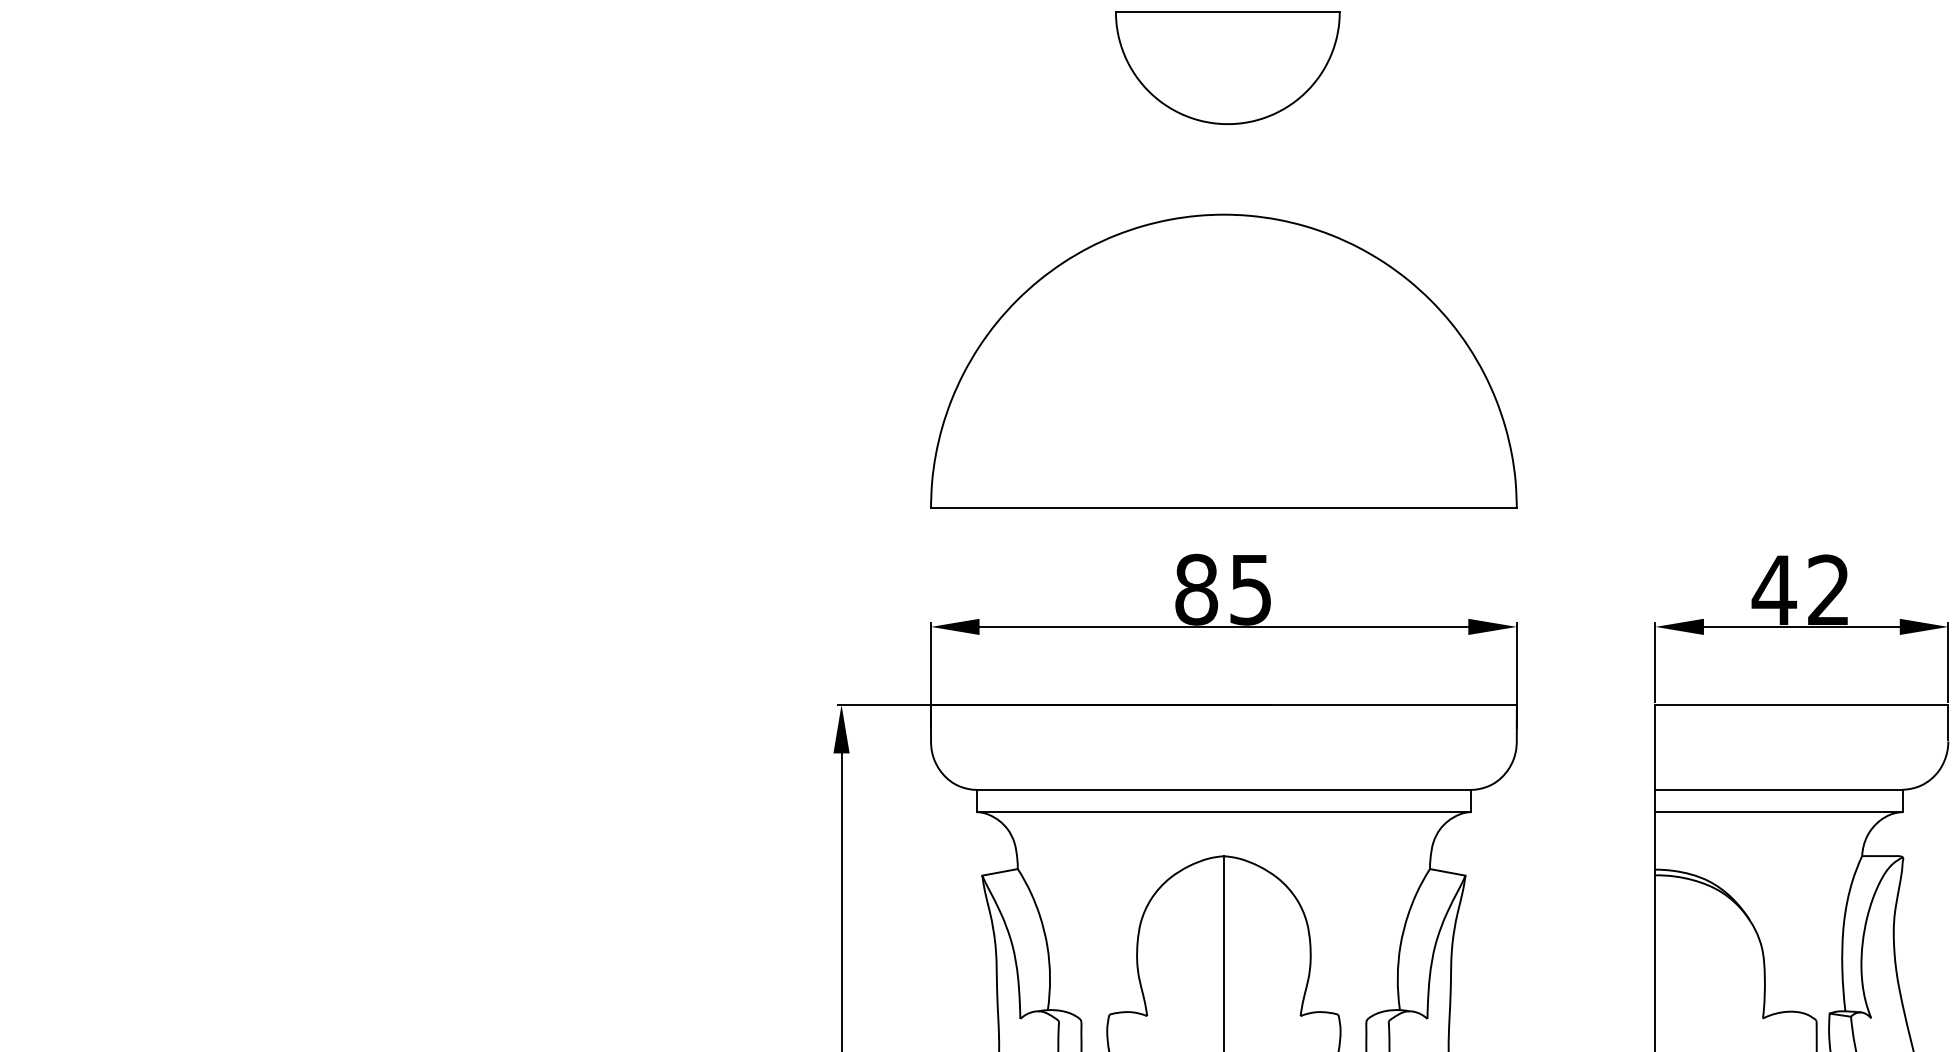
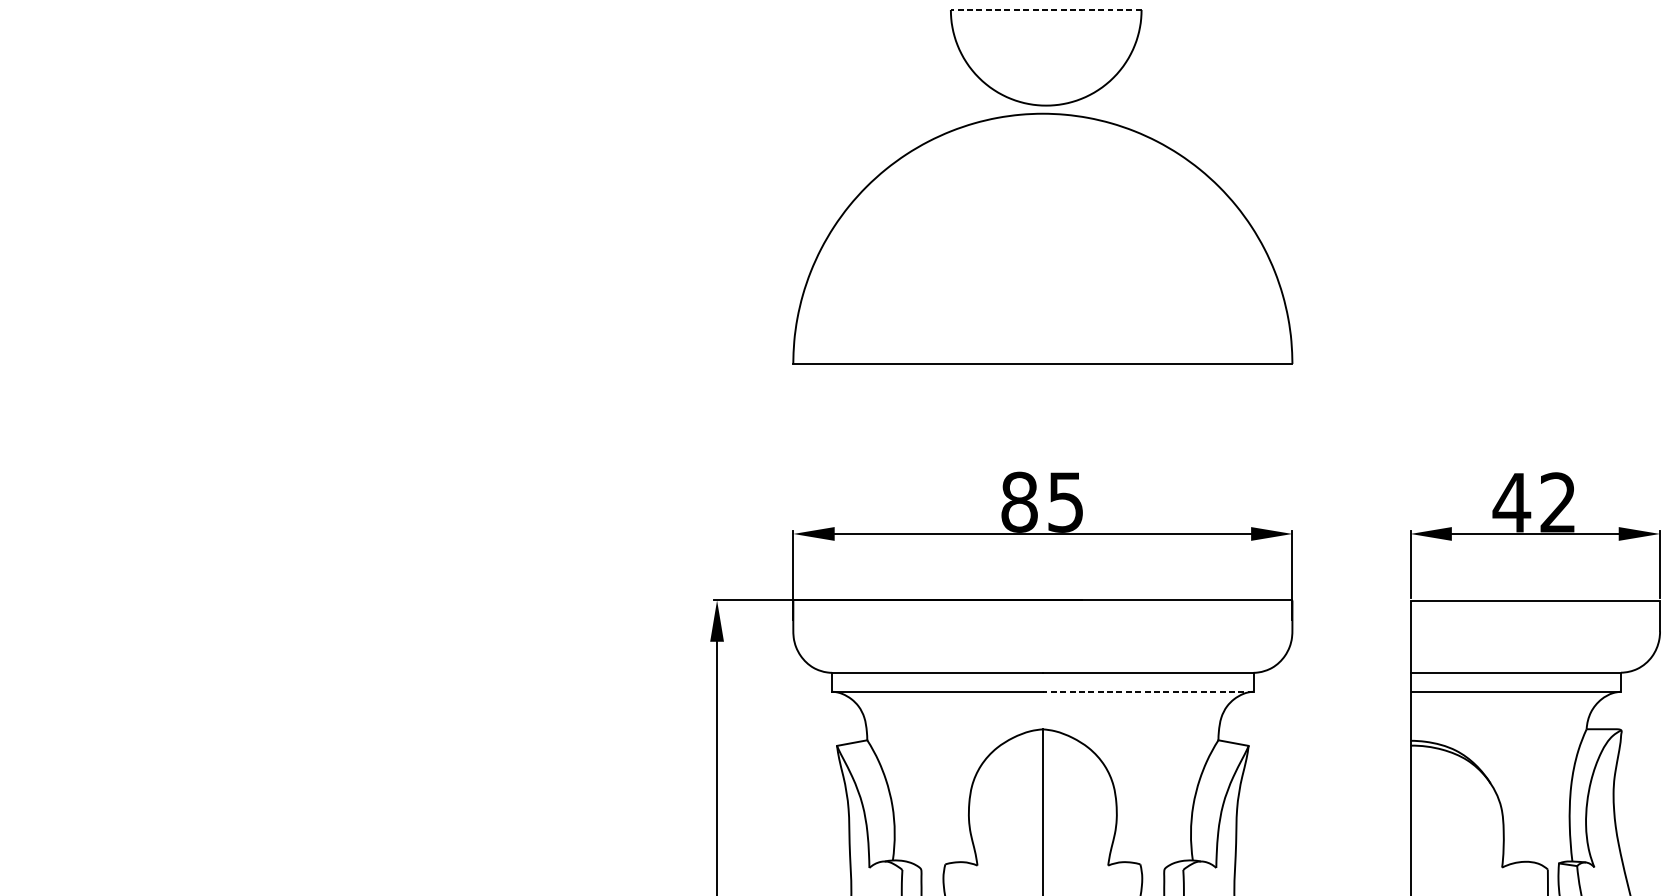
line: (1227, 11) -> (1045, 9), solid -> dashed
part: (1223, 360) -> (1042, 237), moved
line: (1347, 812) -> (1148, 692), solid -> dashed

